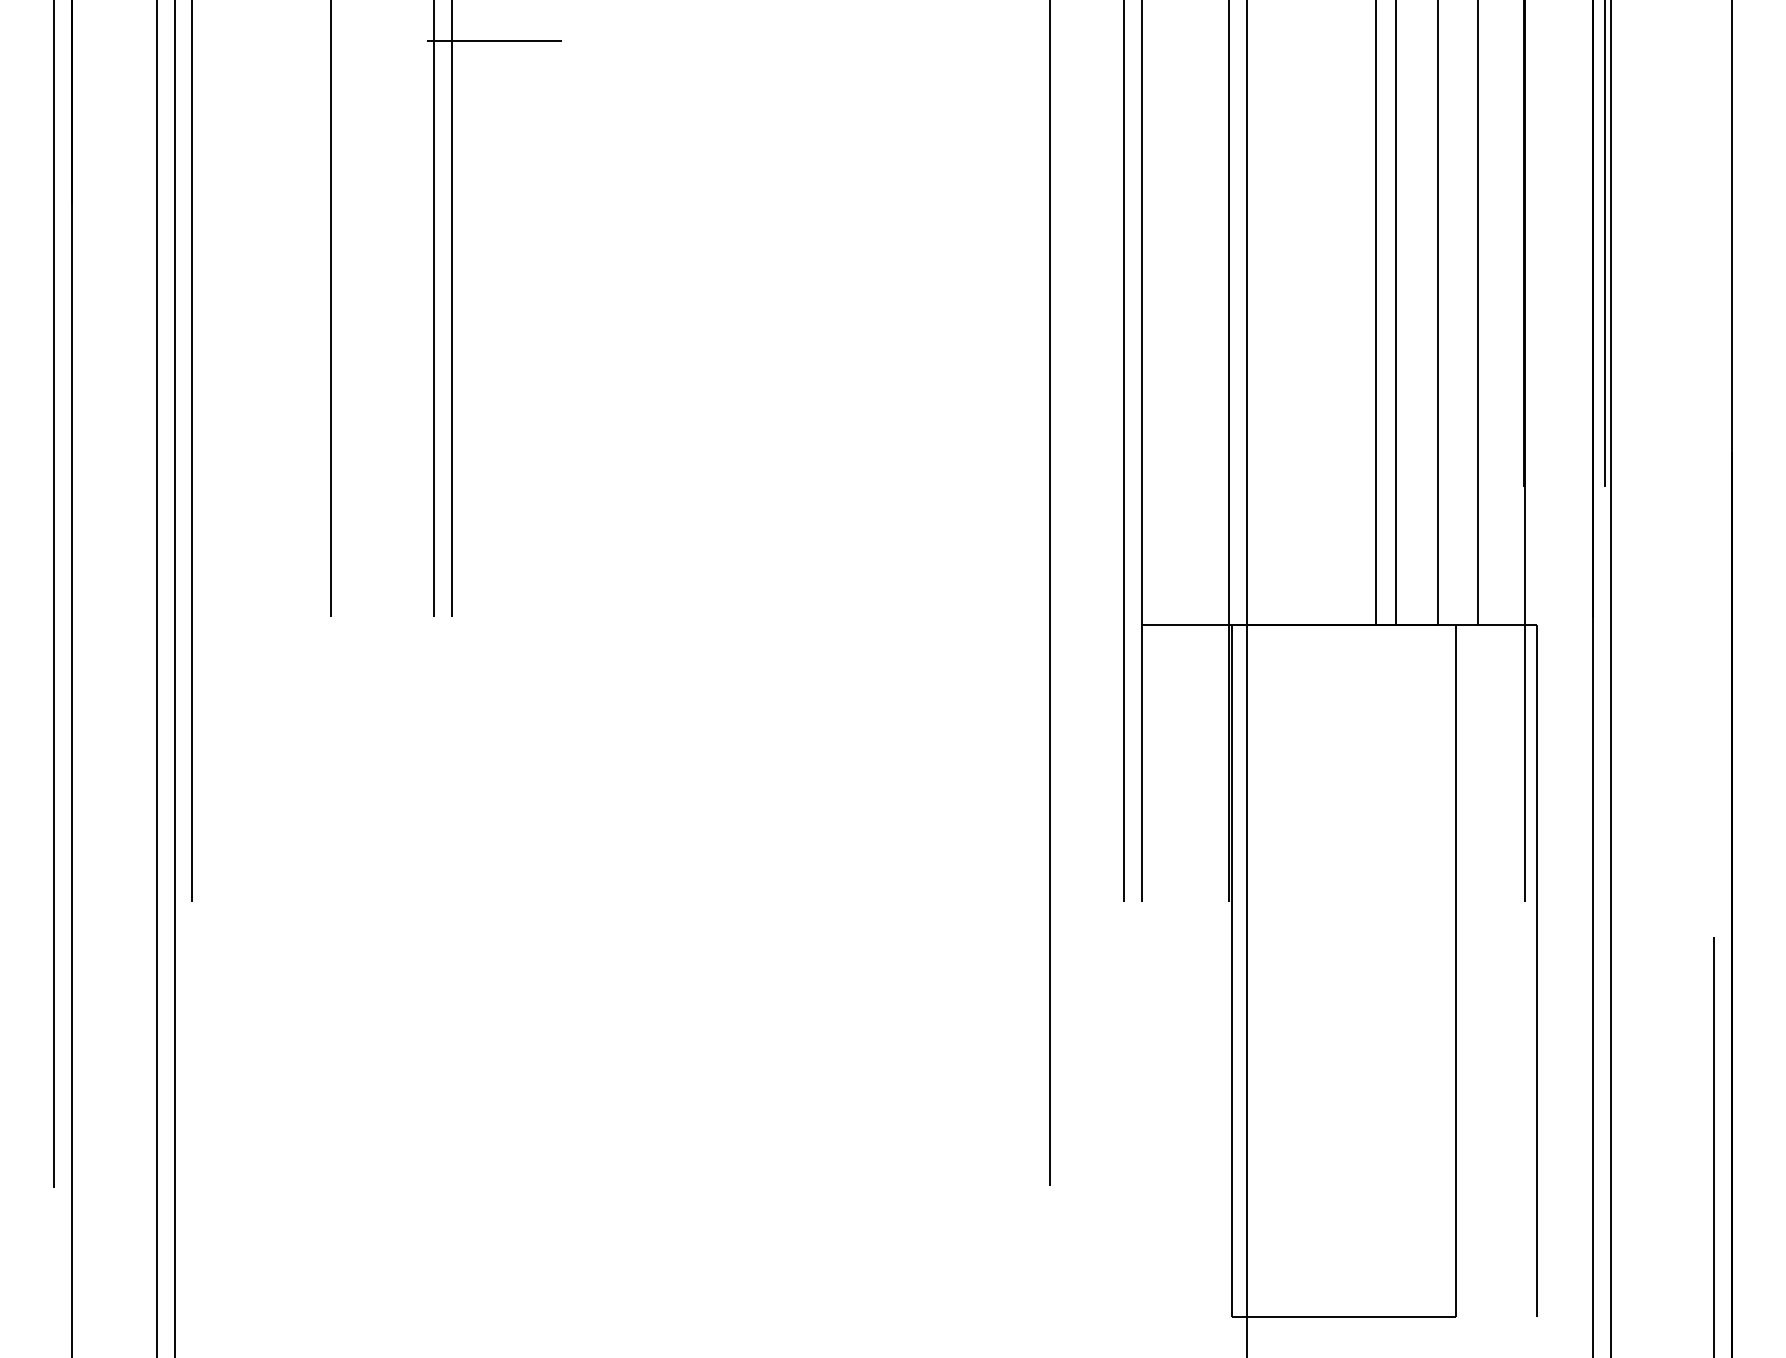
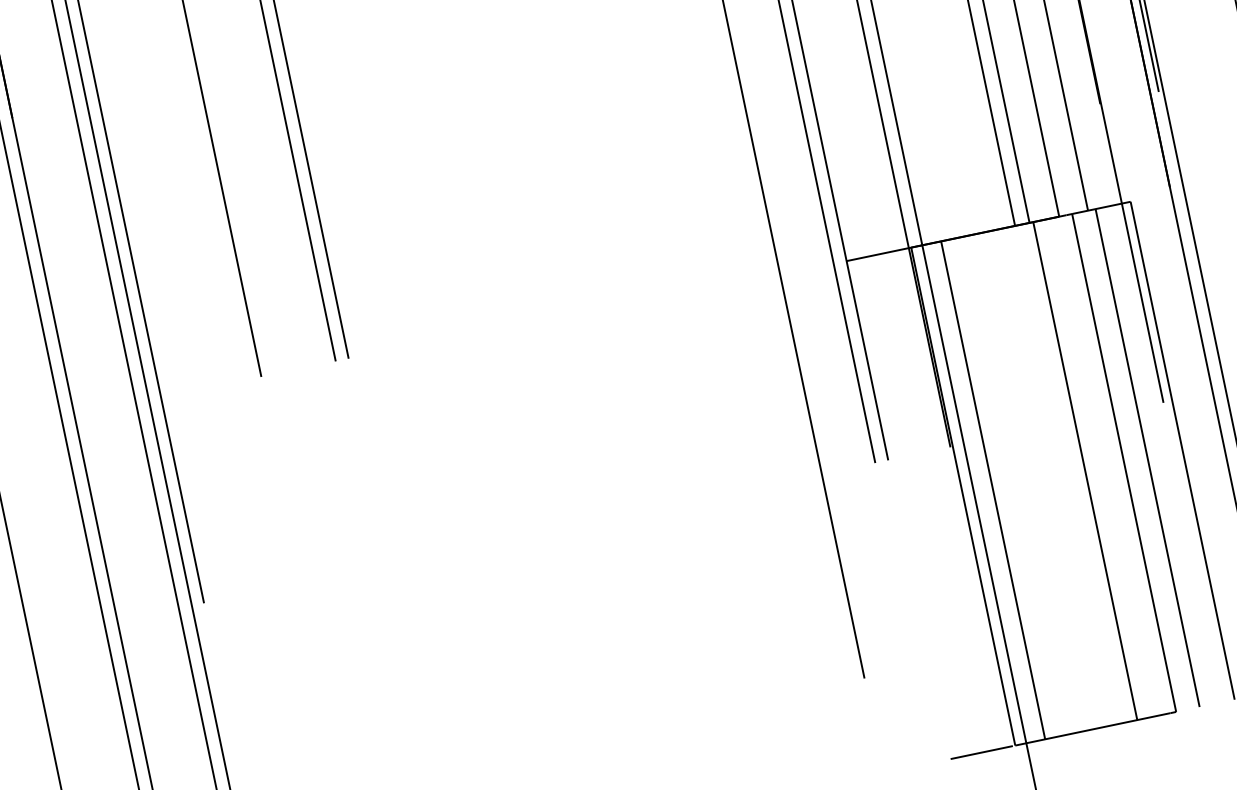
line: (1273, 971) -> (993, 490), added
line: (1401, 971) -> (1085, 471), added
line: (1488, 971) -> (1147, 458), added
line: (1185, 1317) -> (981, 752), added

